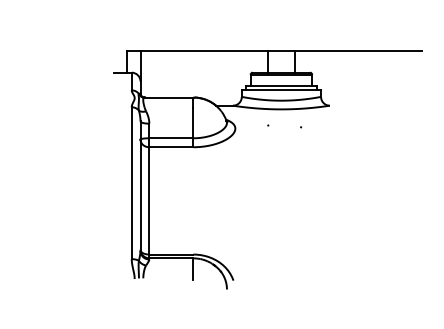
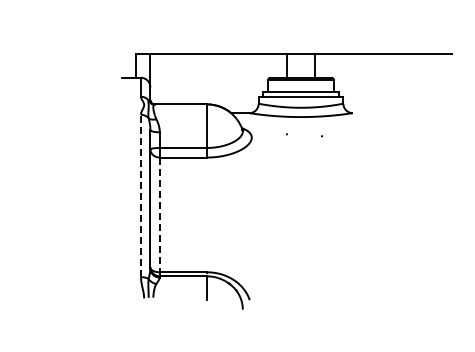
line: (132, 182) -> (141, 195), solid -> dashed
line: (149, 201) -> (159, 215), solid -> dashed

